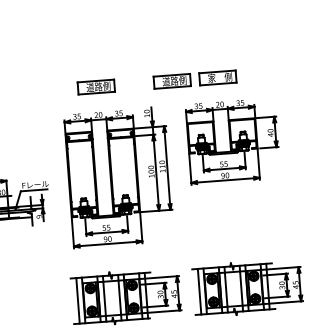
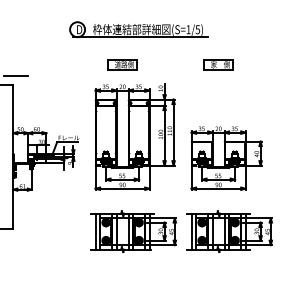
part: (113, 40) -> (138, 29), added
part: (172, 81) -> (182, 64), removed
part: (232, 141) -> (226, 158), moved

